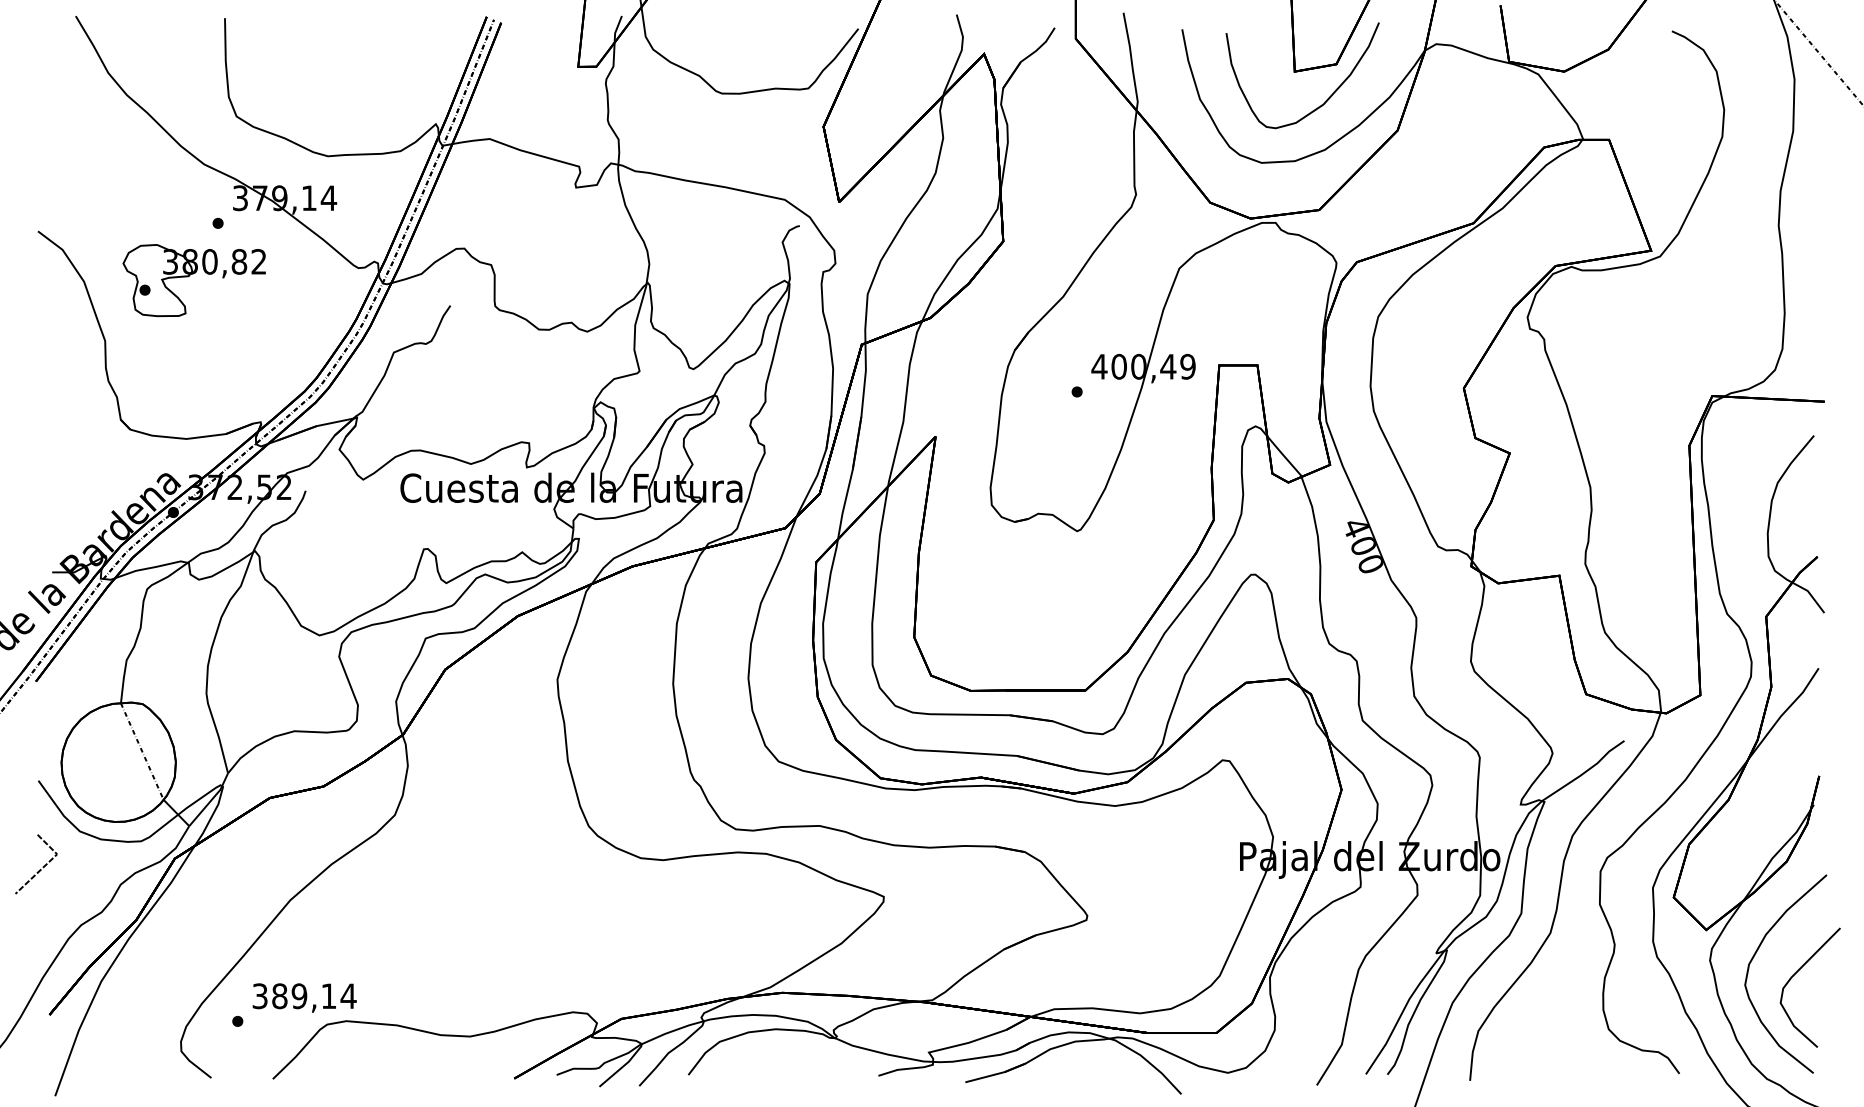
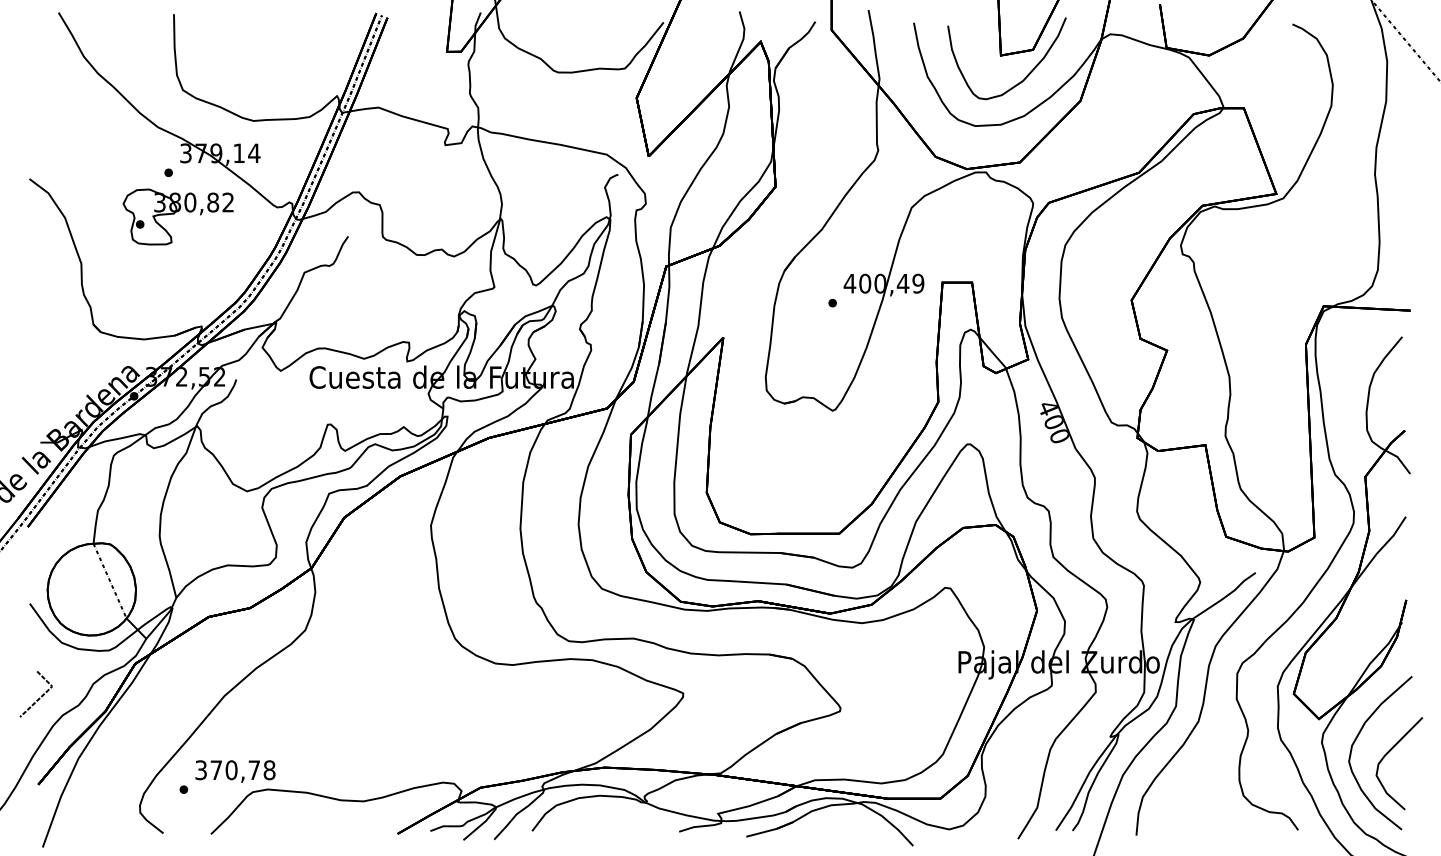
part: (193, 279) -> (177, 216), moved
line: (40, 868) -> (39, 697), moved
text: (313, 996) -> (242, 770), 389,14 -> 370,78

